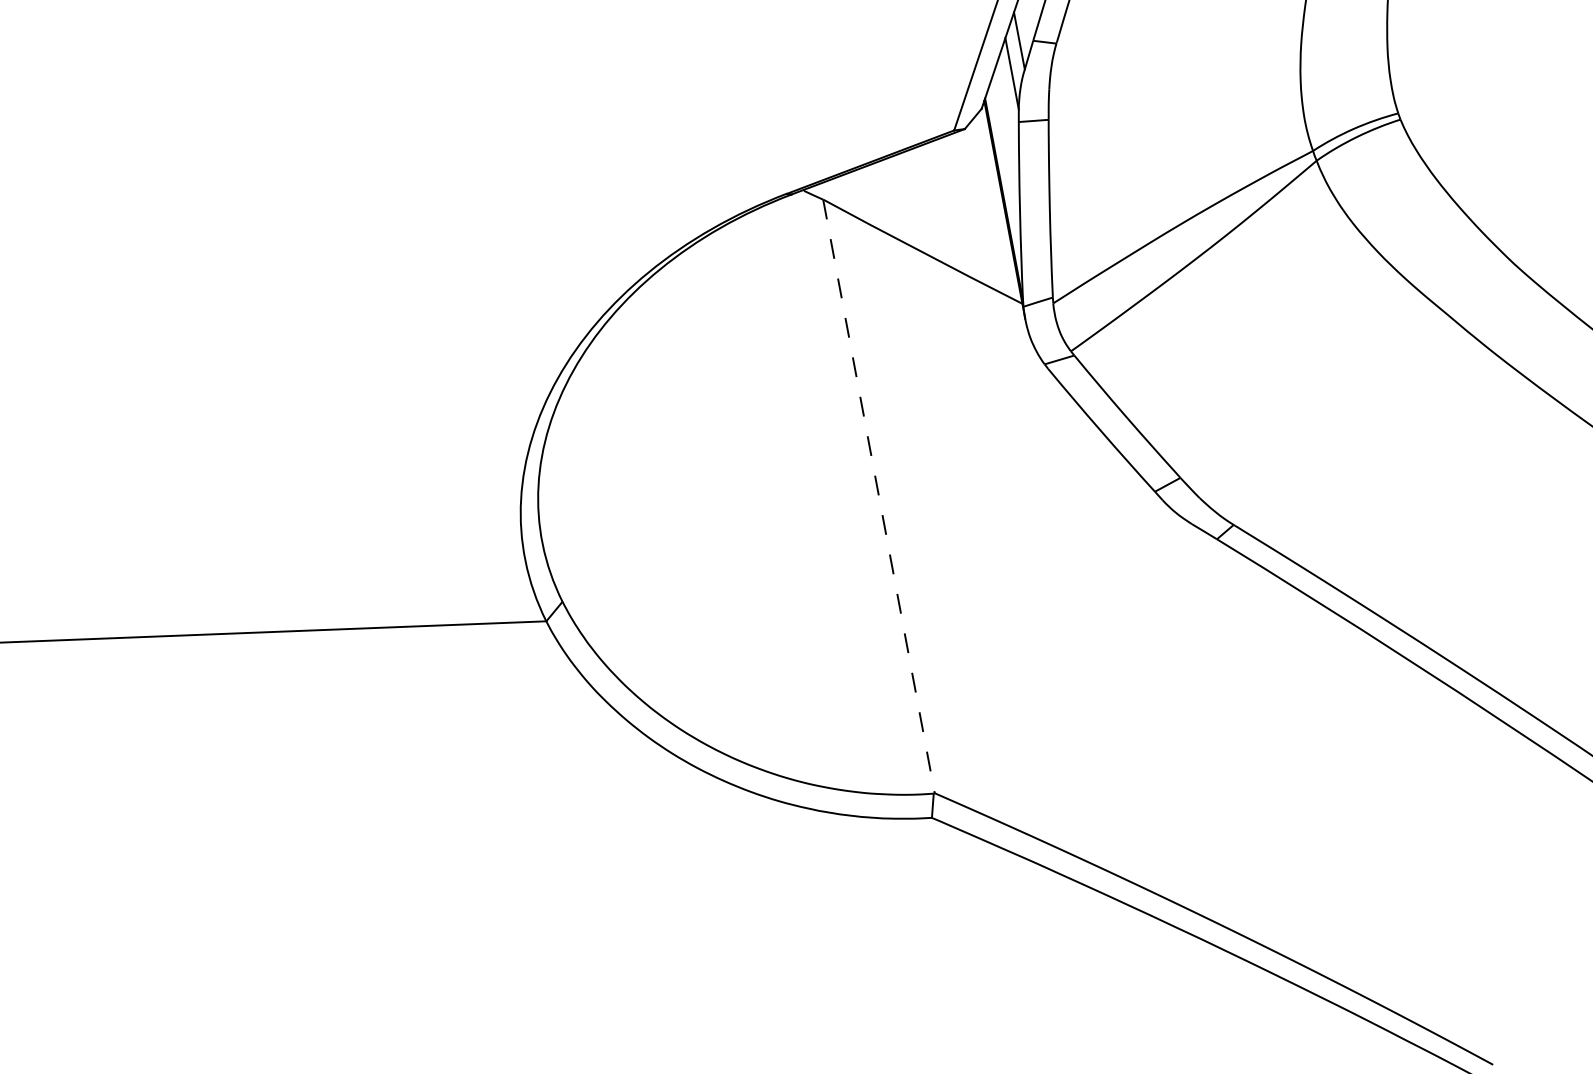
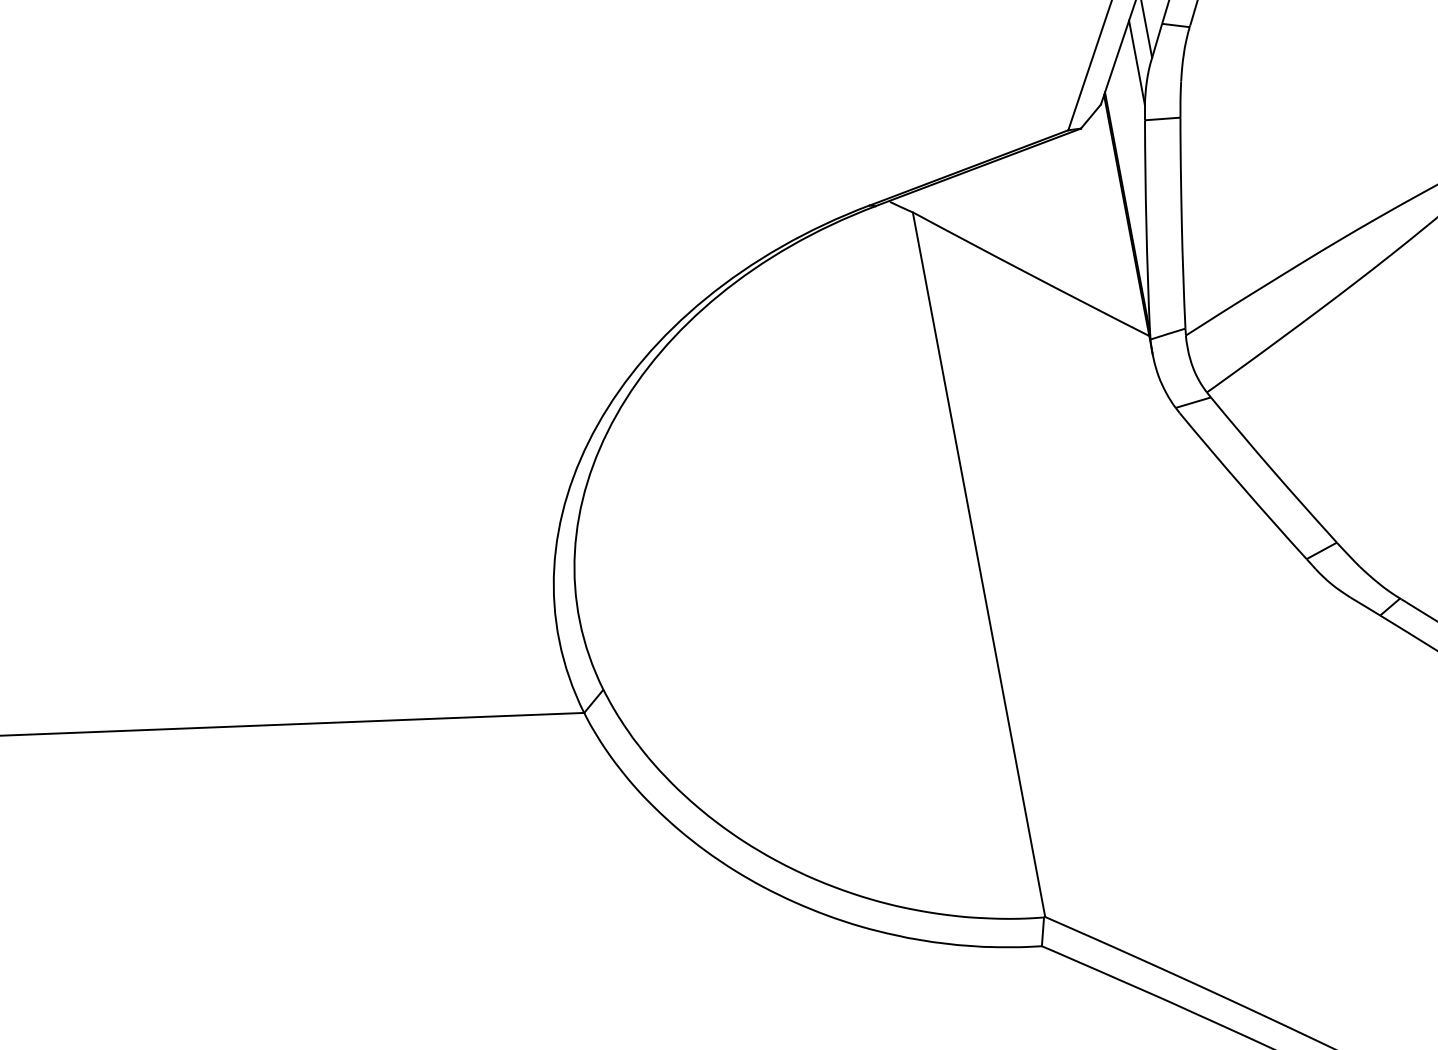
line: (878, 496) -> (978, 564), dashed -> solid

